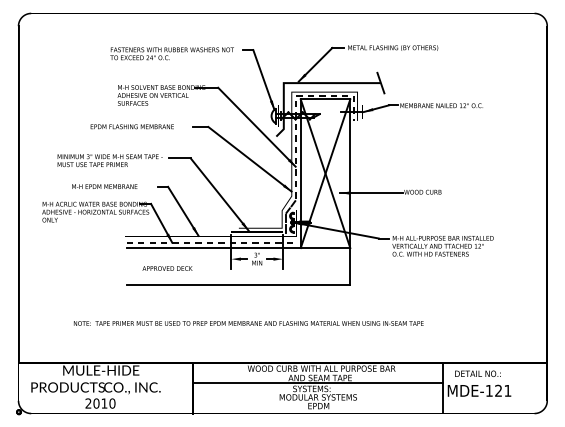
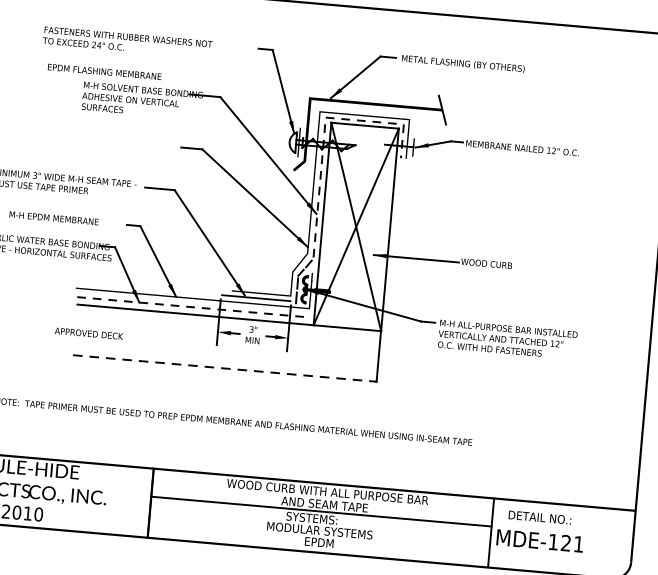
text: (171, 53) -> (126, 41), moved
text: (131, 126) -> (103, 71), moved
text: (167, 268) -> (88, 333), moved
line: (239, 285) -> (225, 368), solid -> dashed

